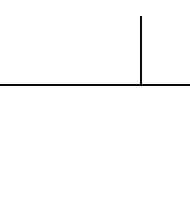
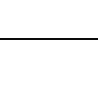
line: (139, 50) -> (81, 22), removed

